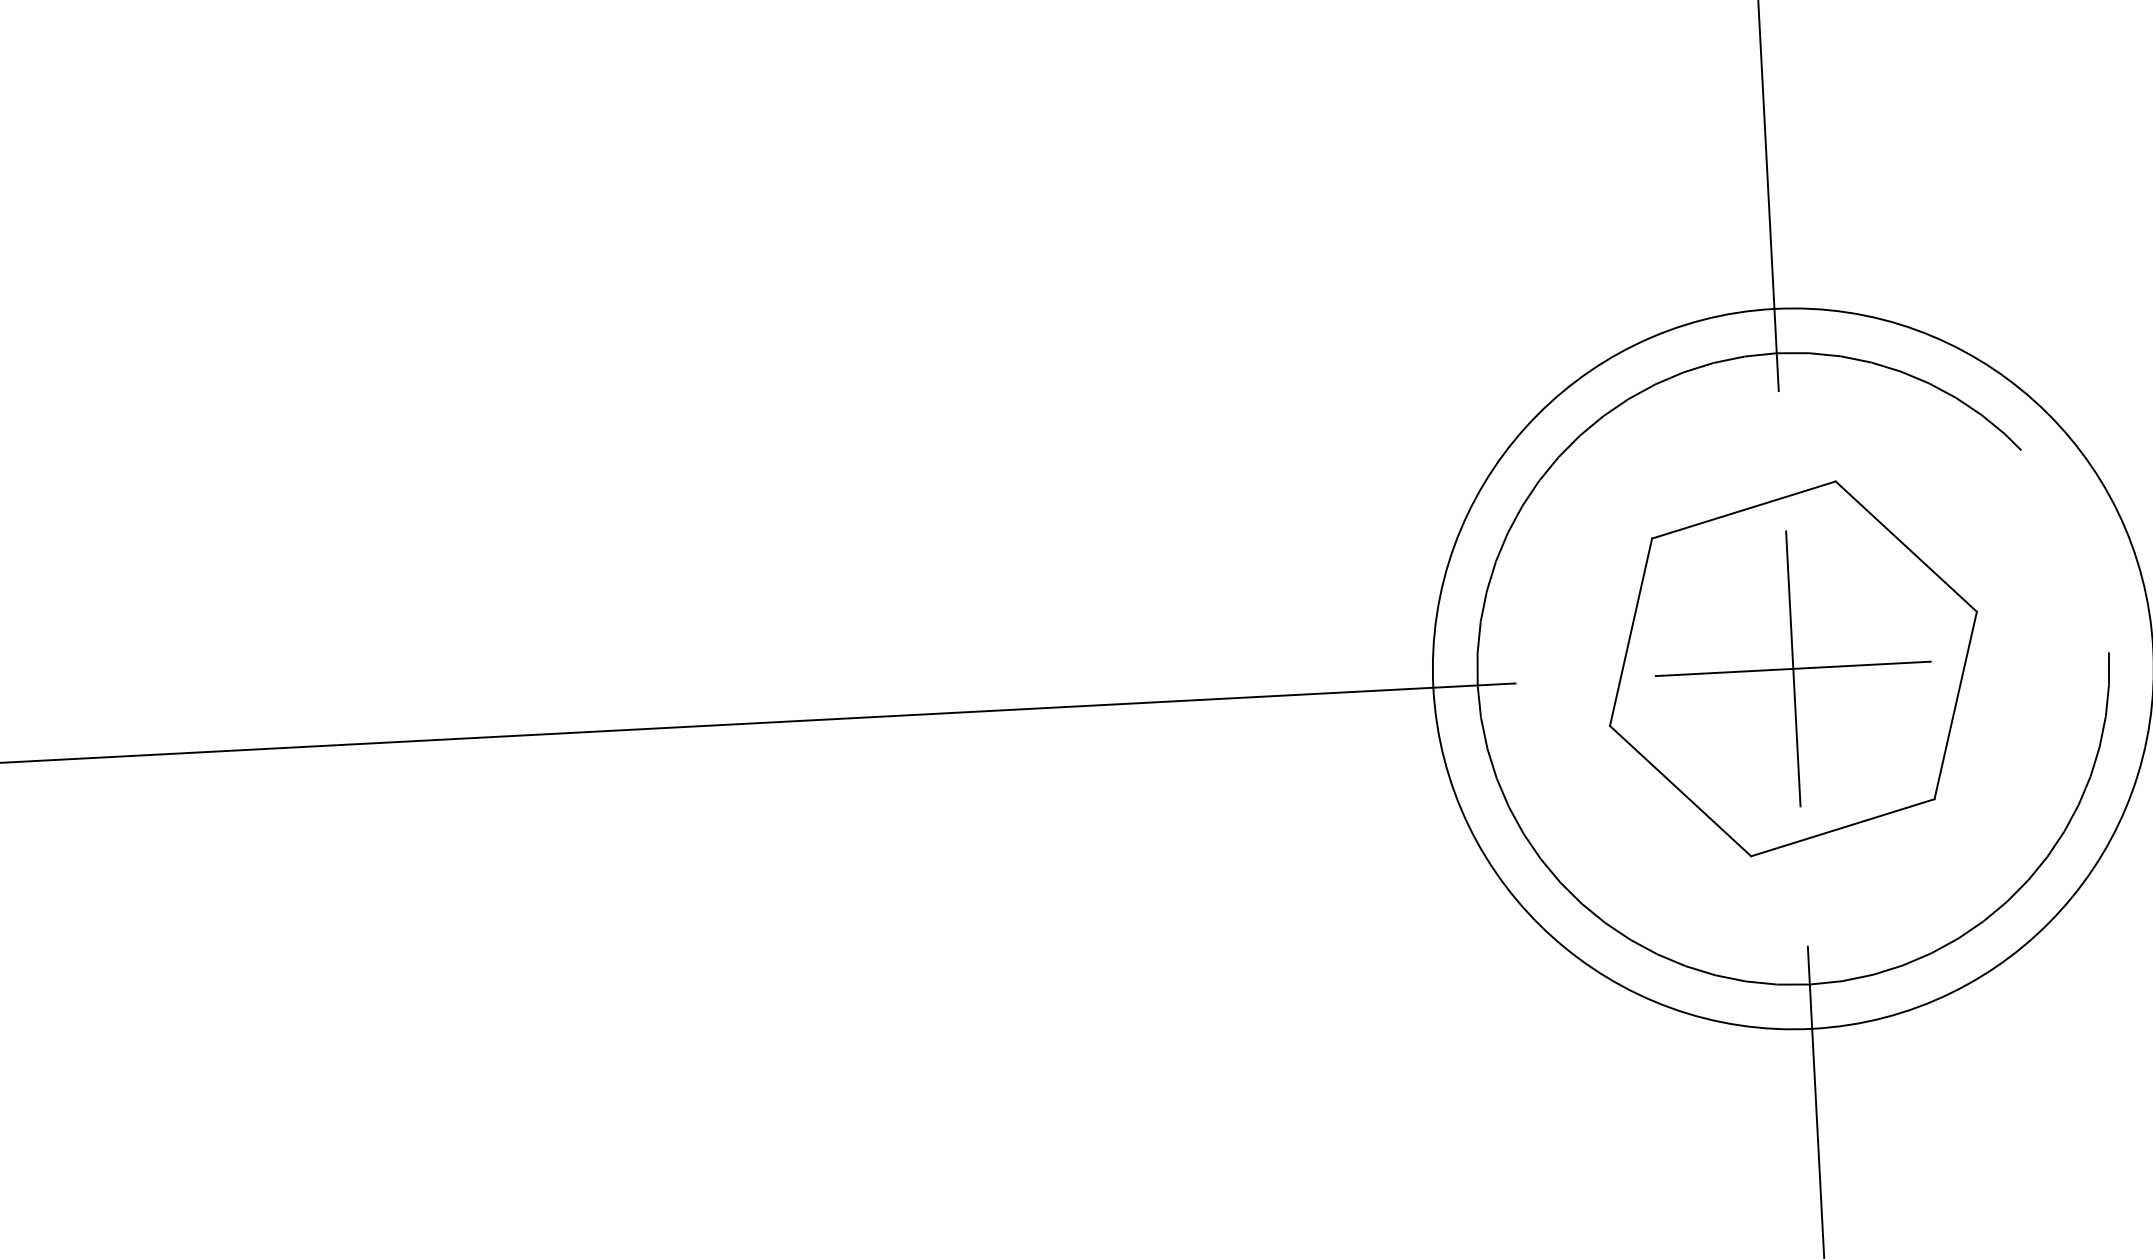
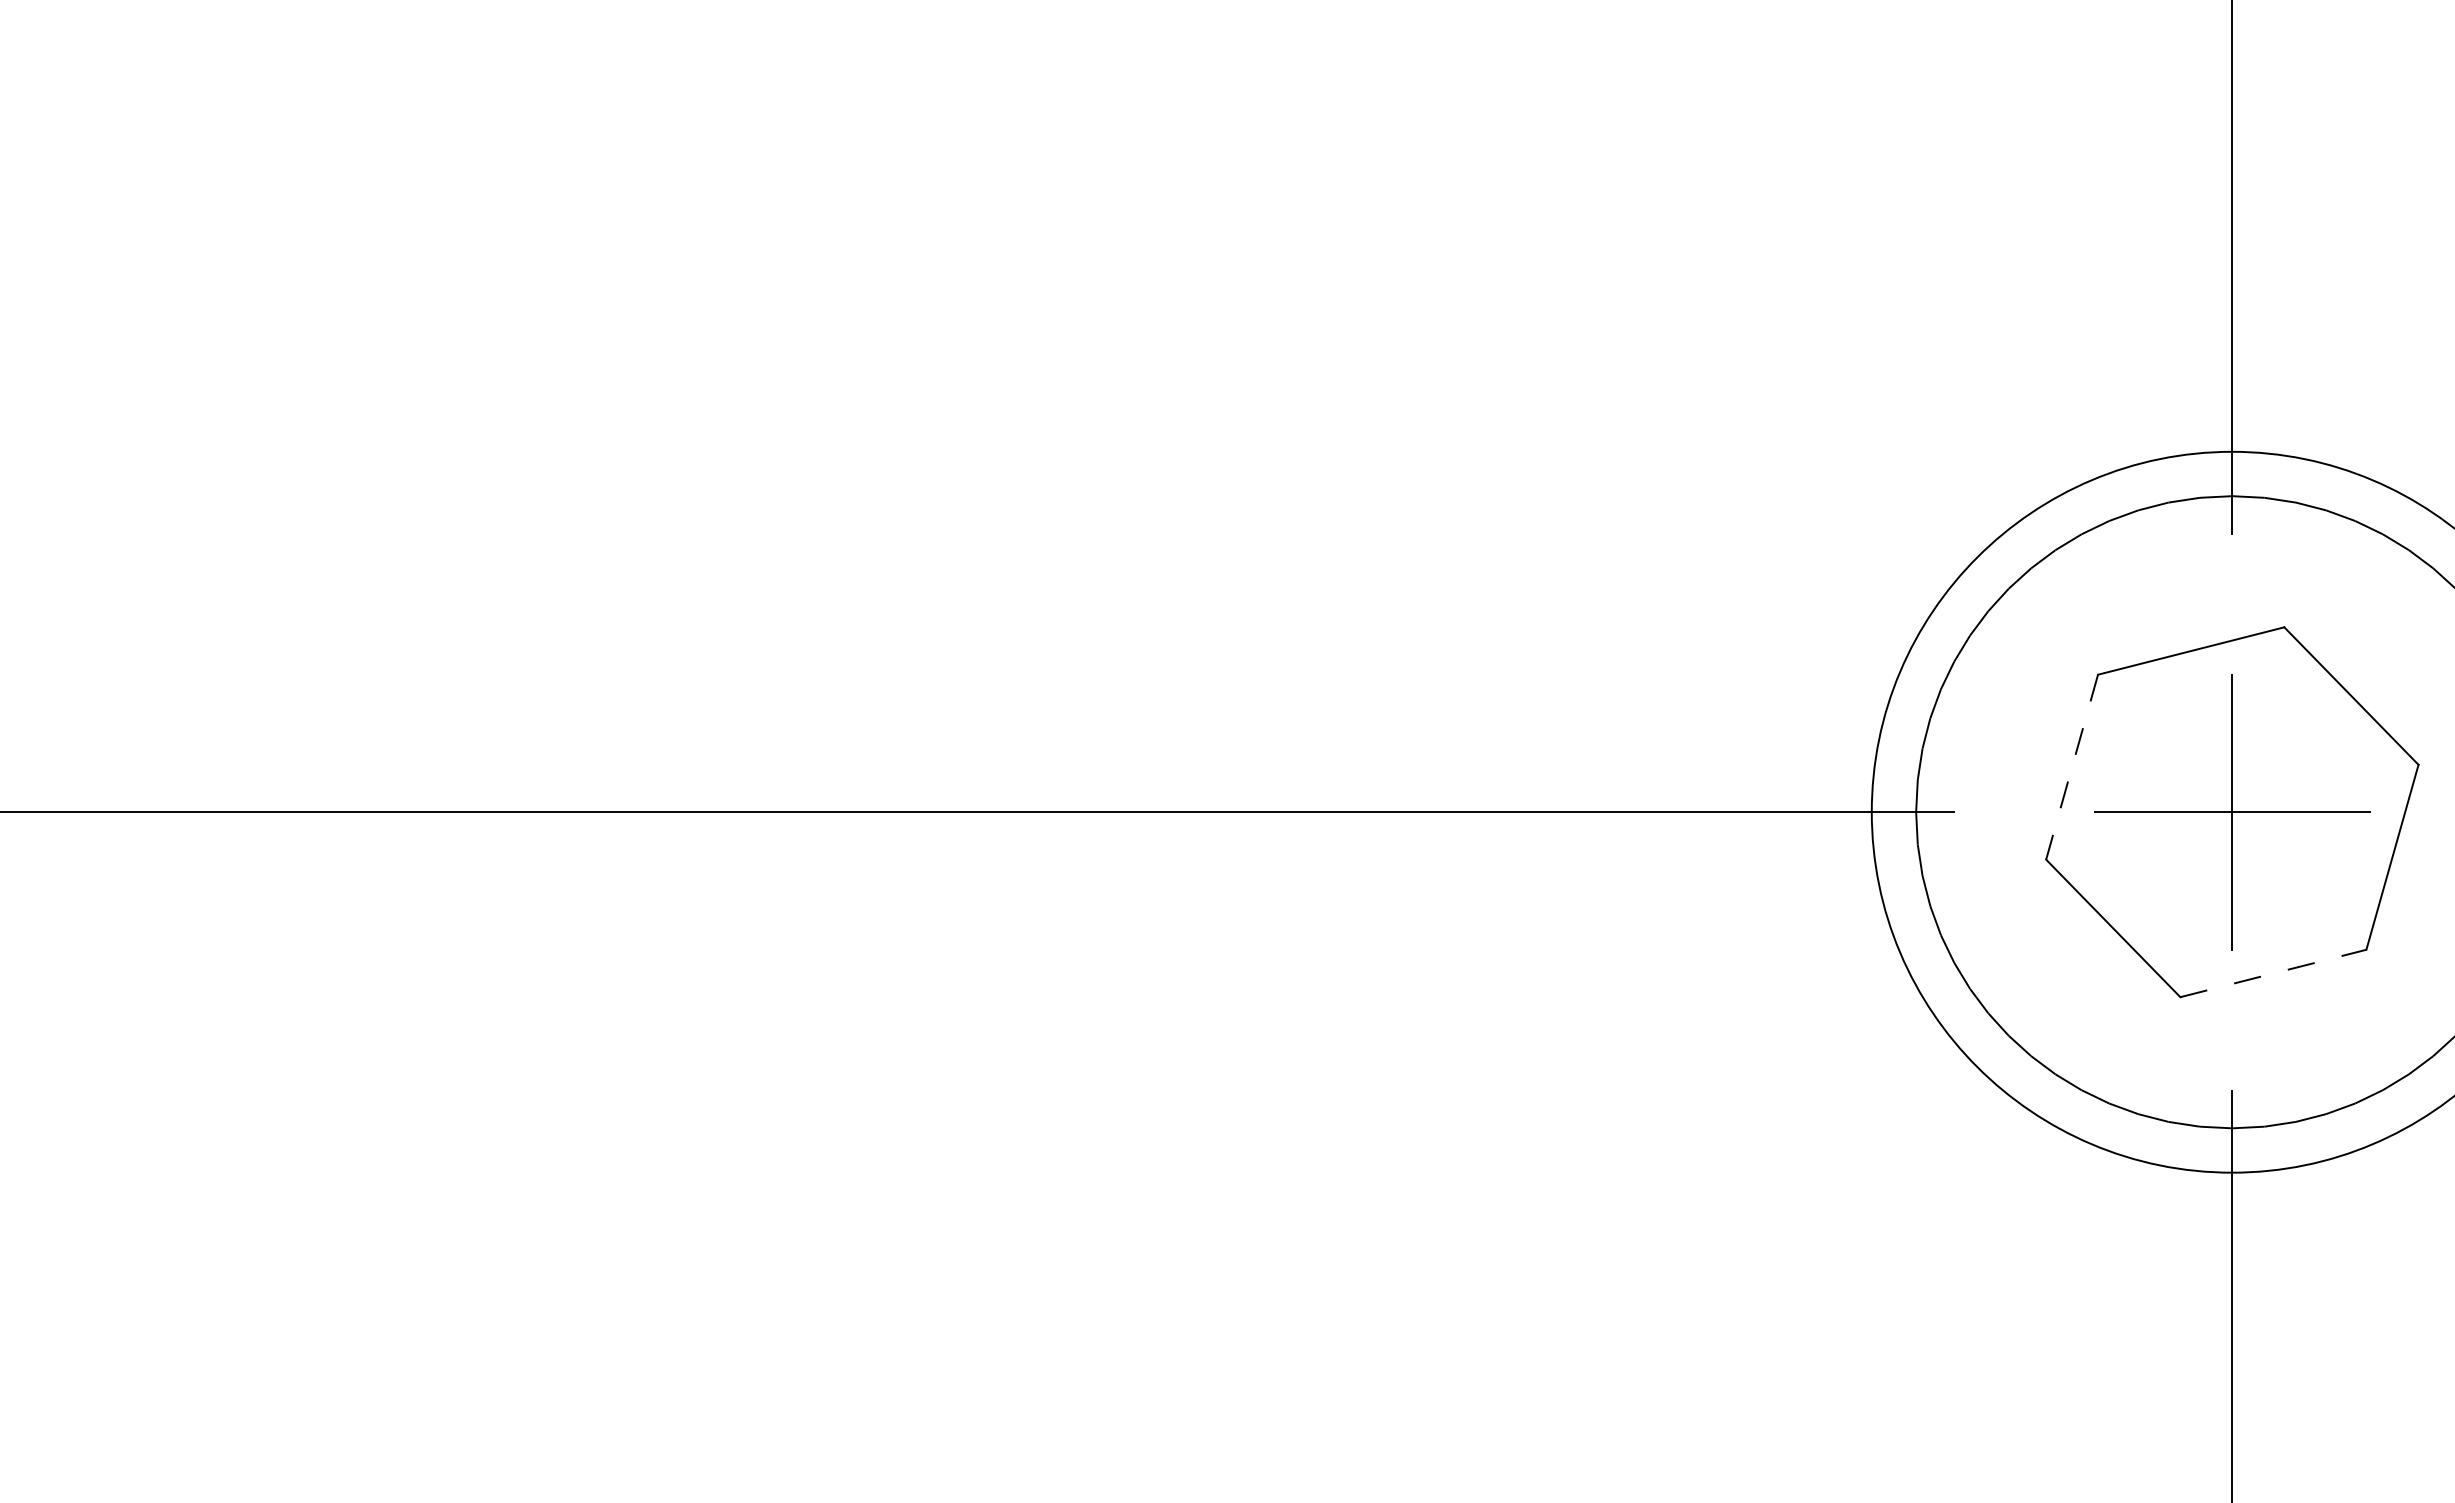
line: (1630, 632) -> (2071, 767), solid -> dashed
line: (1842, 827) -> (2273, 973), solid -> dashed

